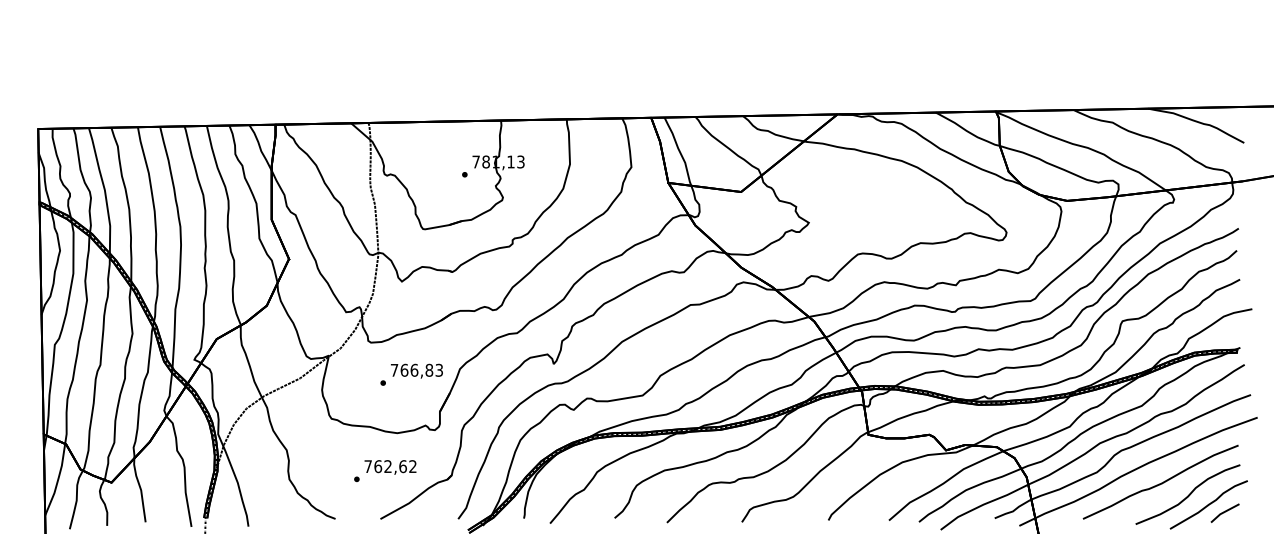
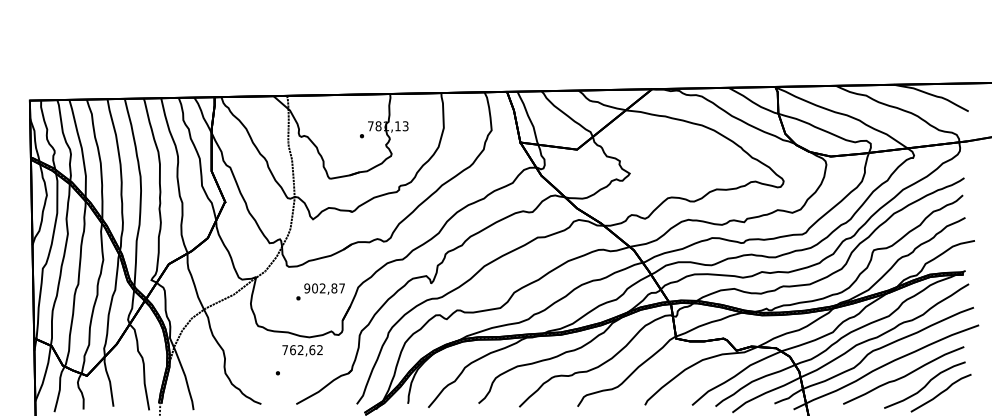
text: (416, 369) -> (324, 287), 766,83 -> 902,87
text: (390, 467) -> (302, 350), moved
line: (1224, 512) -> (953, 399), removed

